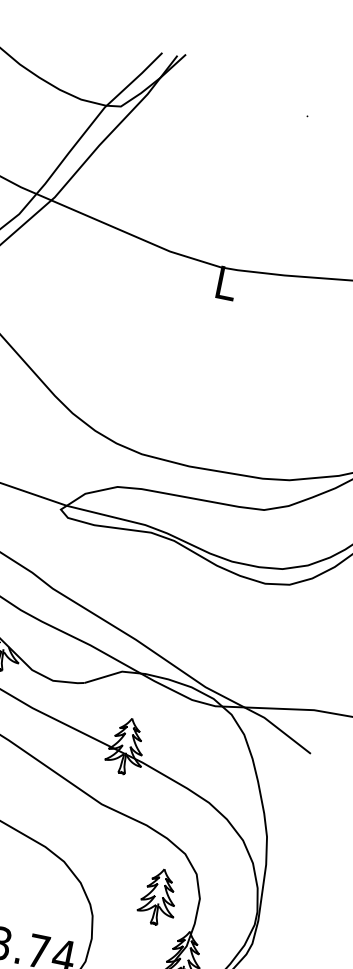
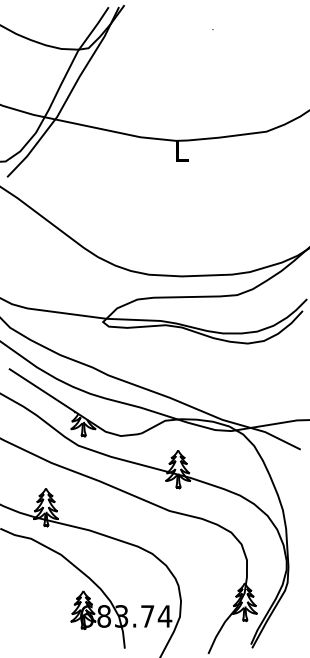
part: (158, 897) -> (219, 564), removed

